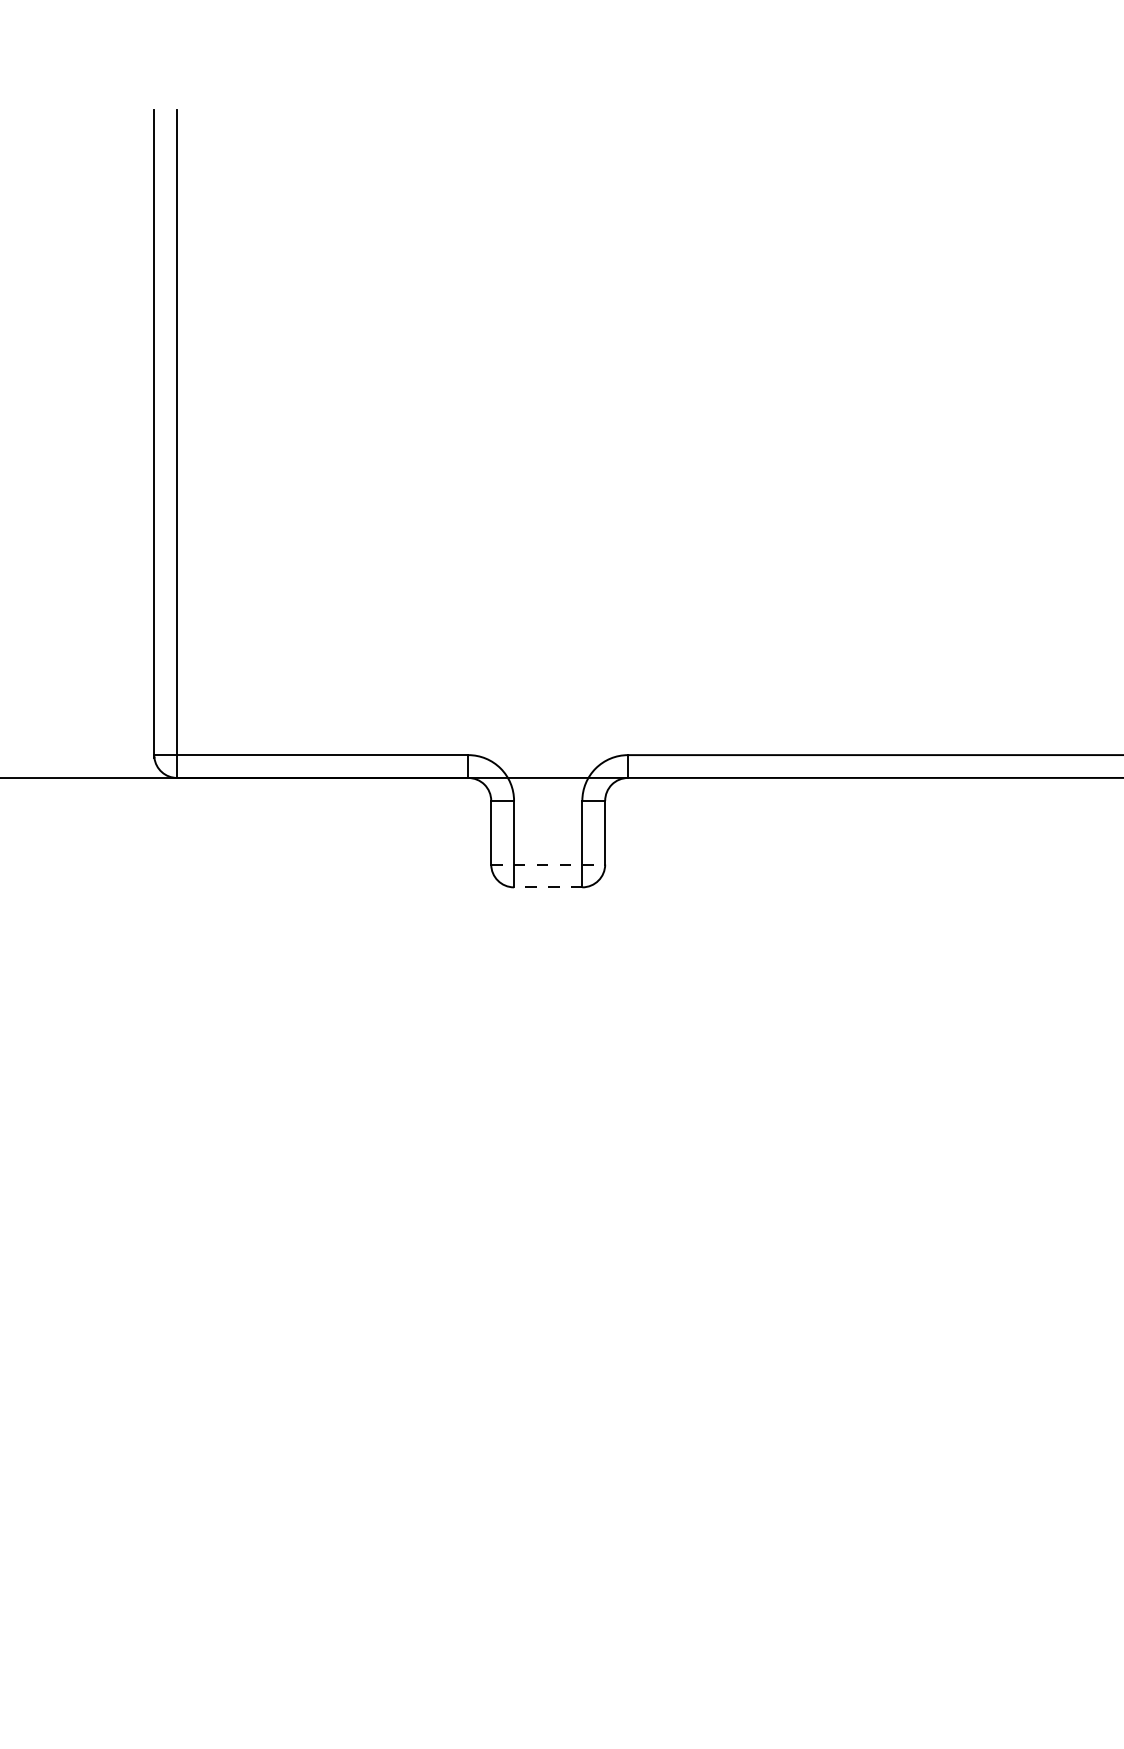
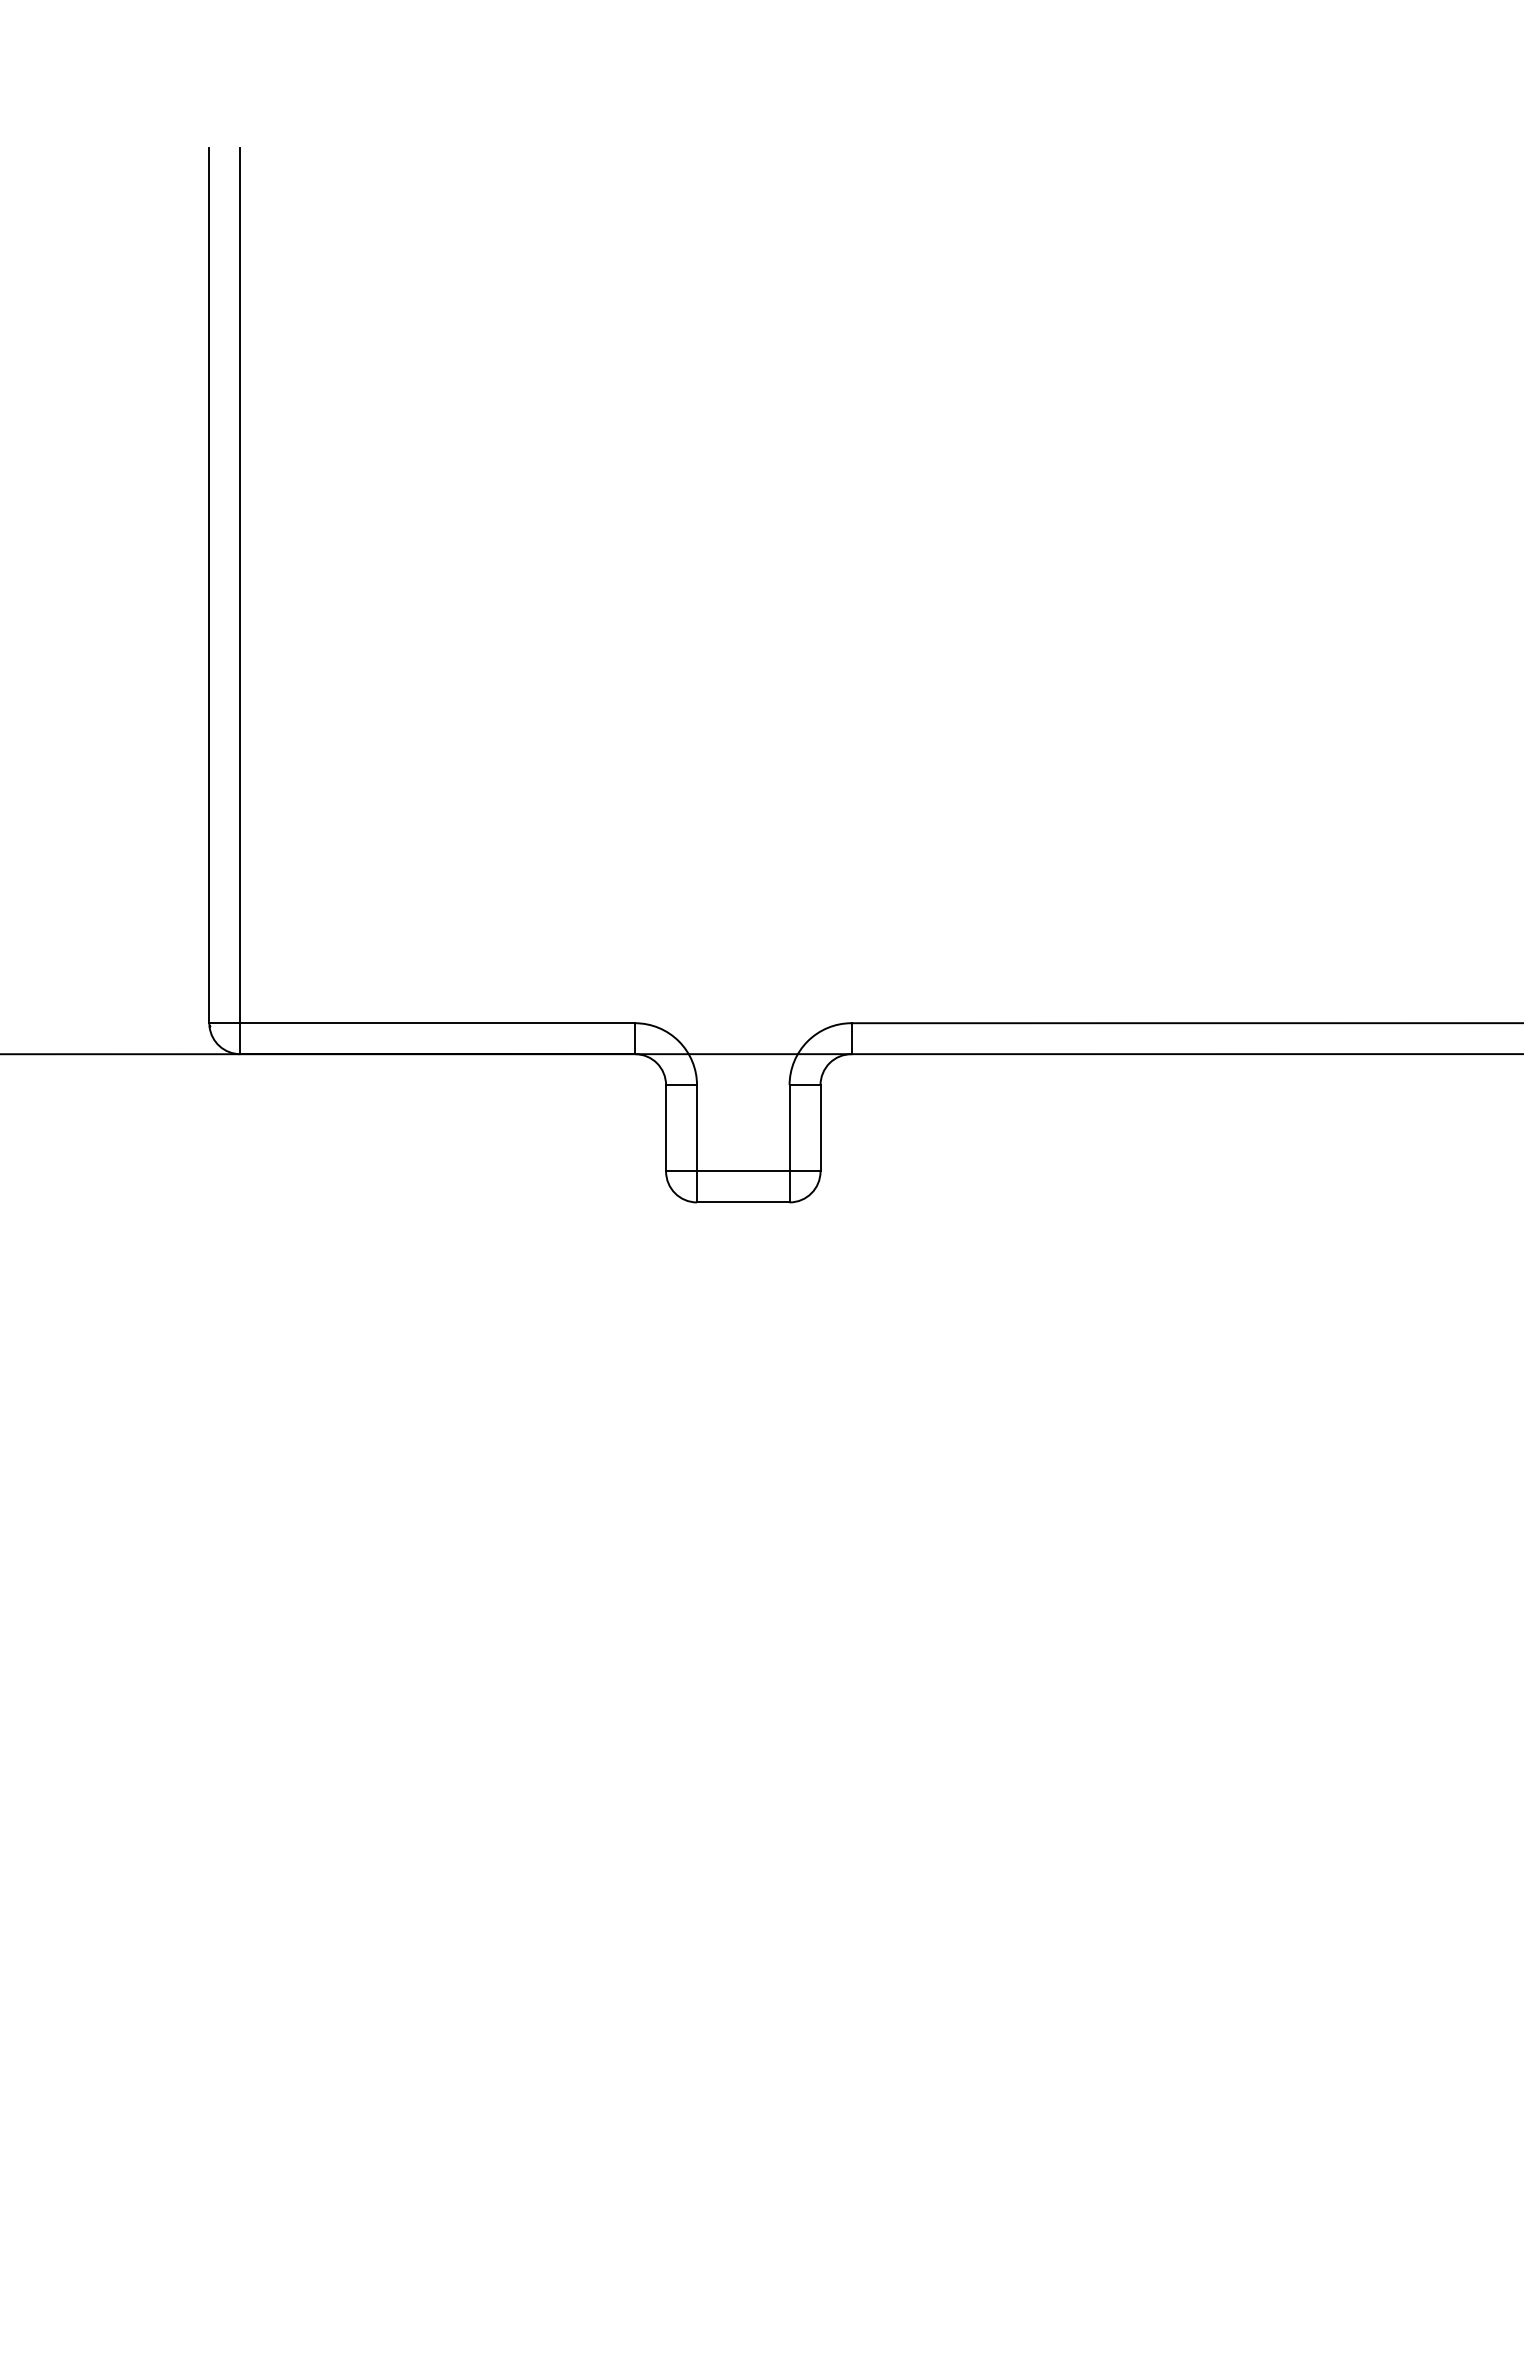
line: (548, 864) -> (743, 1171), dashed -> solid
line: (547, 887) -> (742, 1202), dashed -> solid

